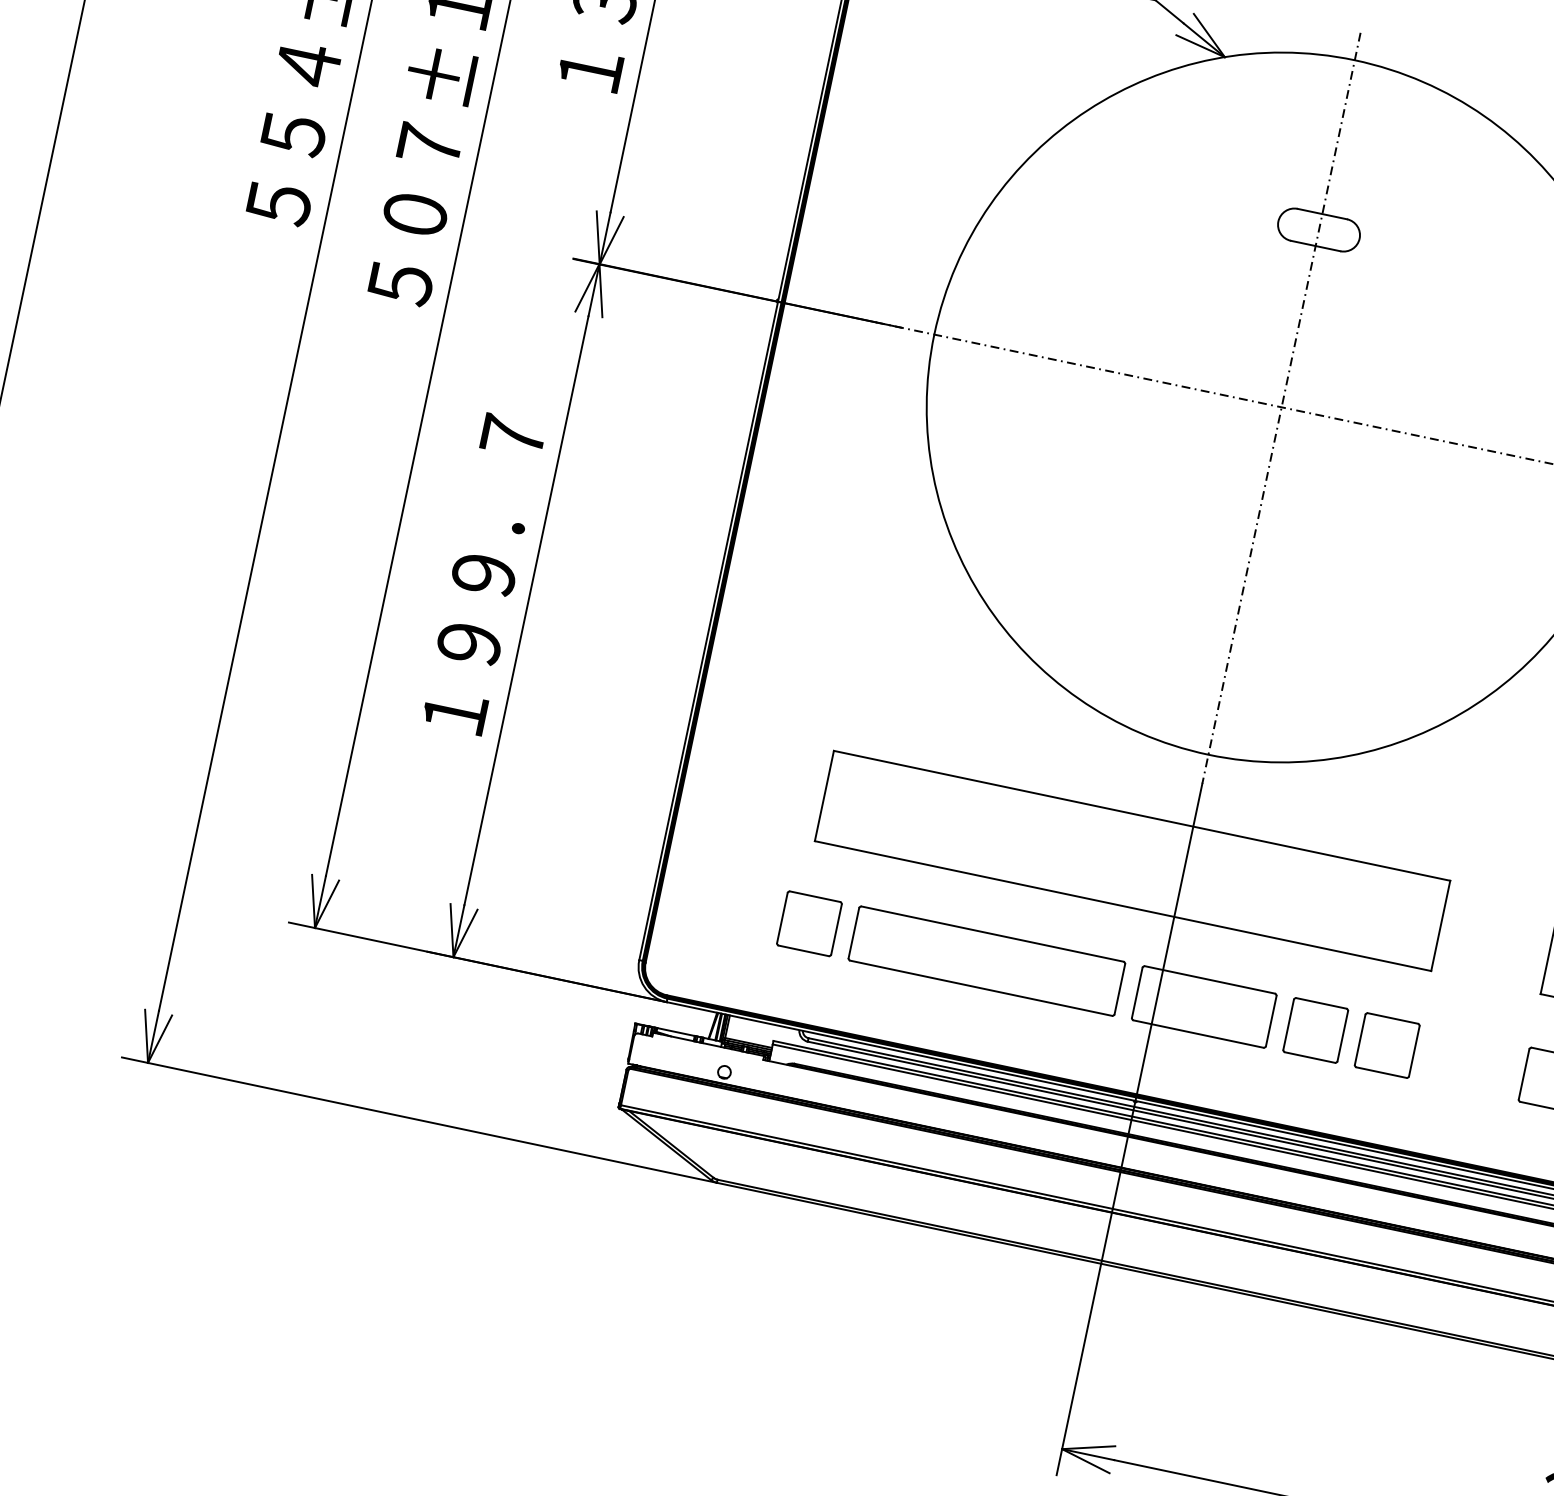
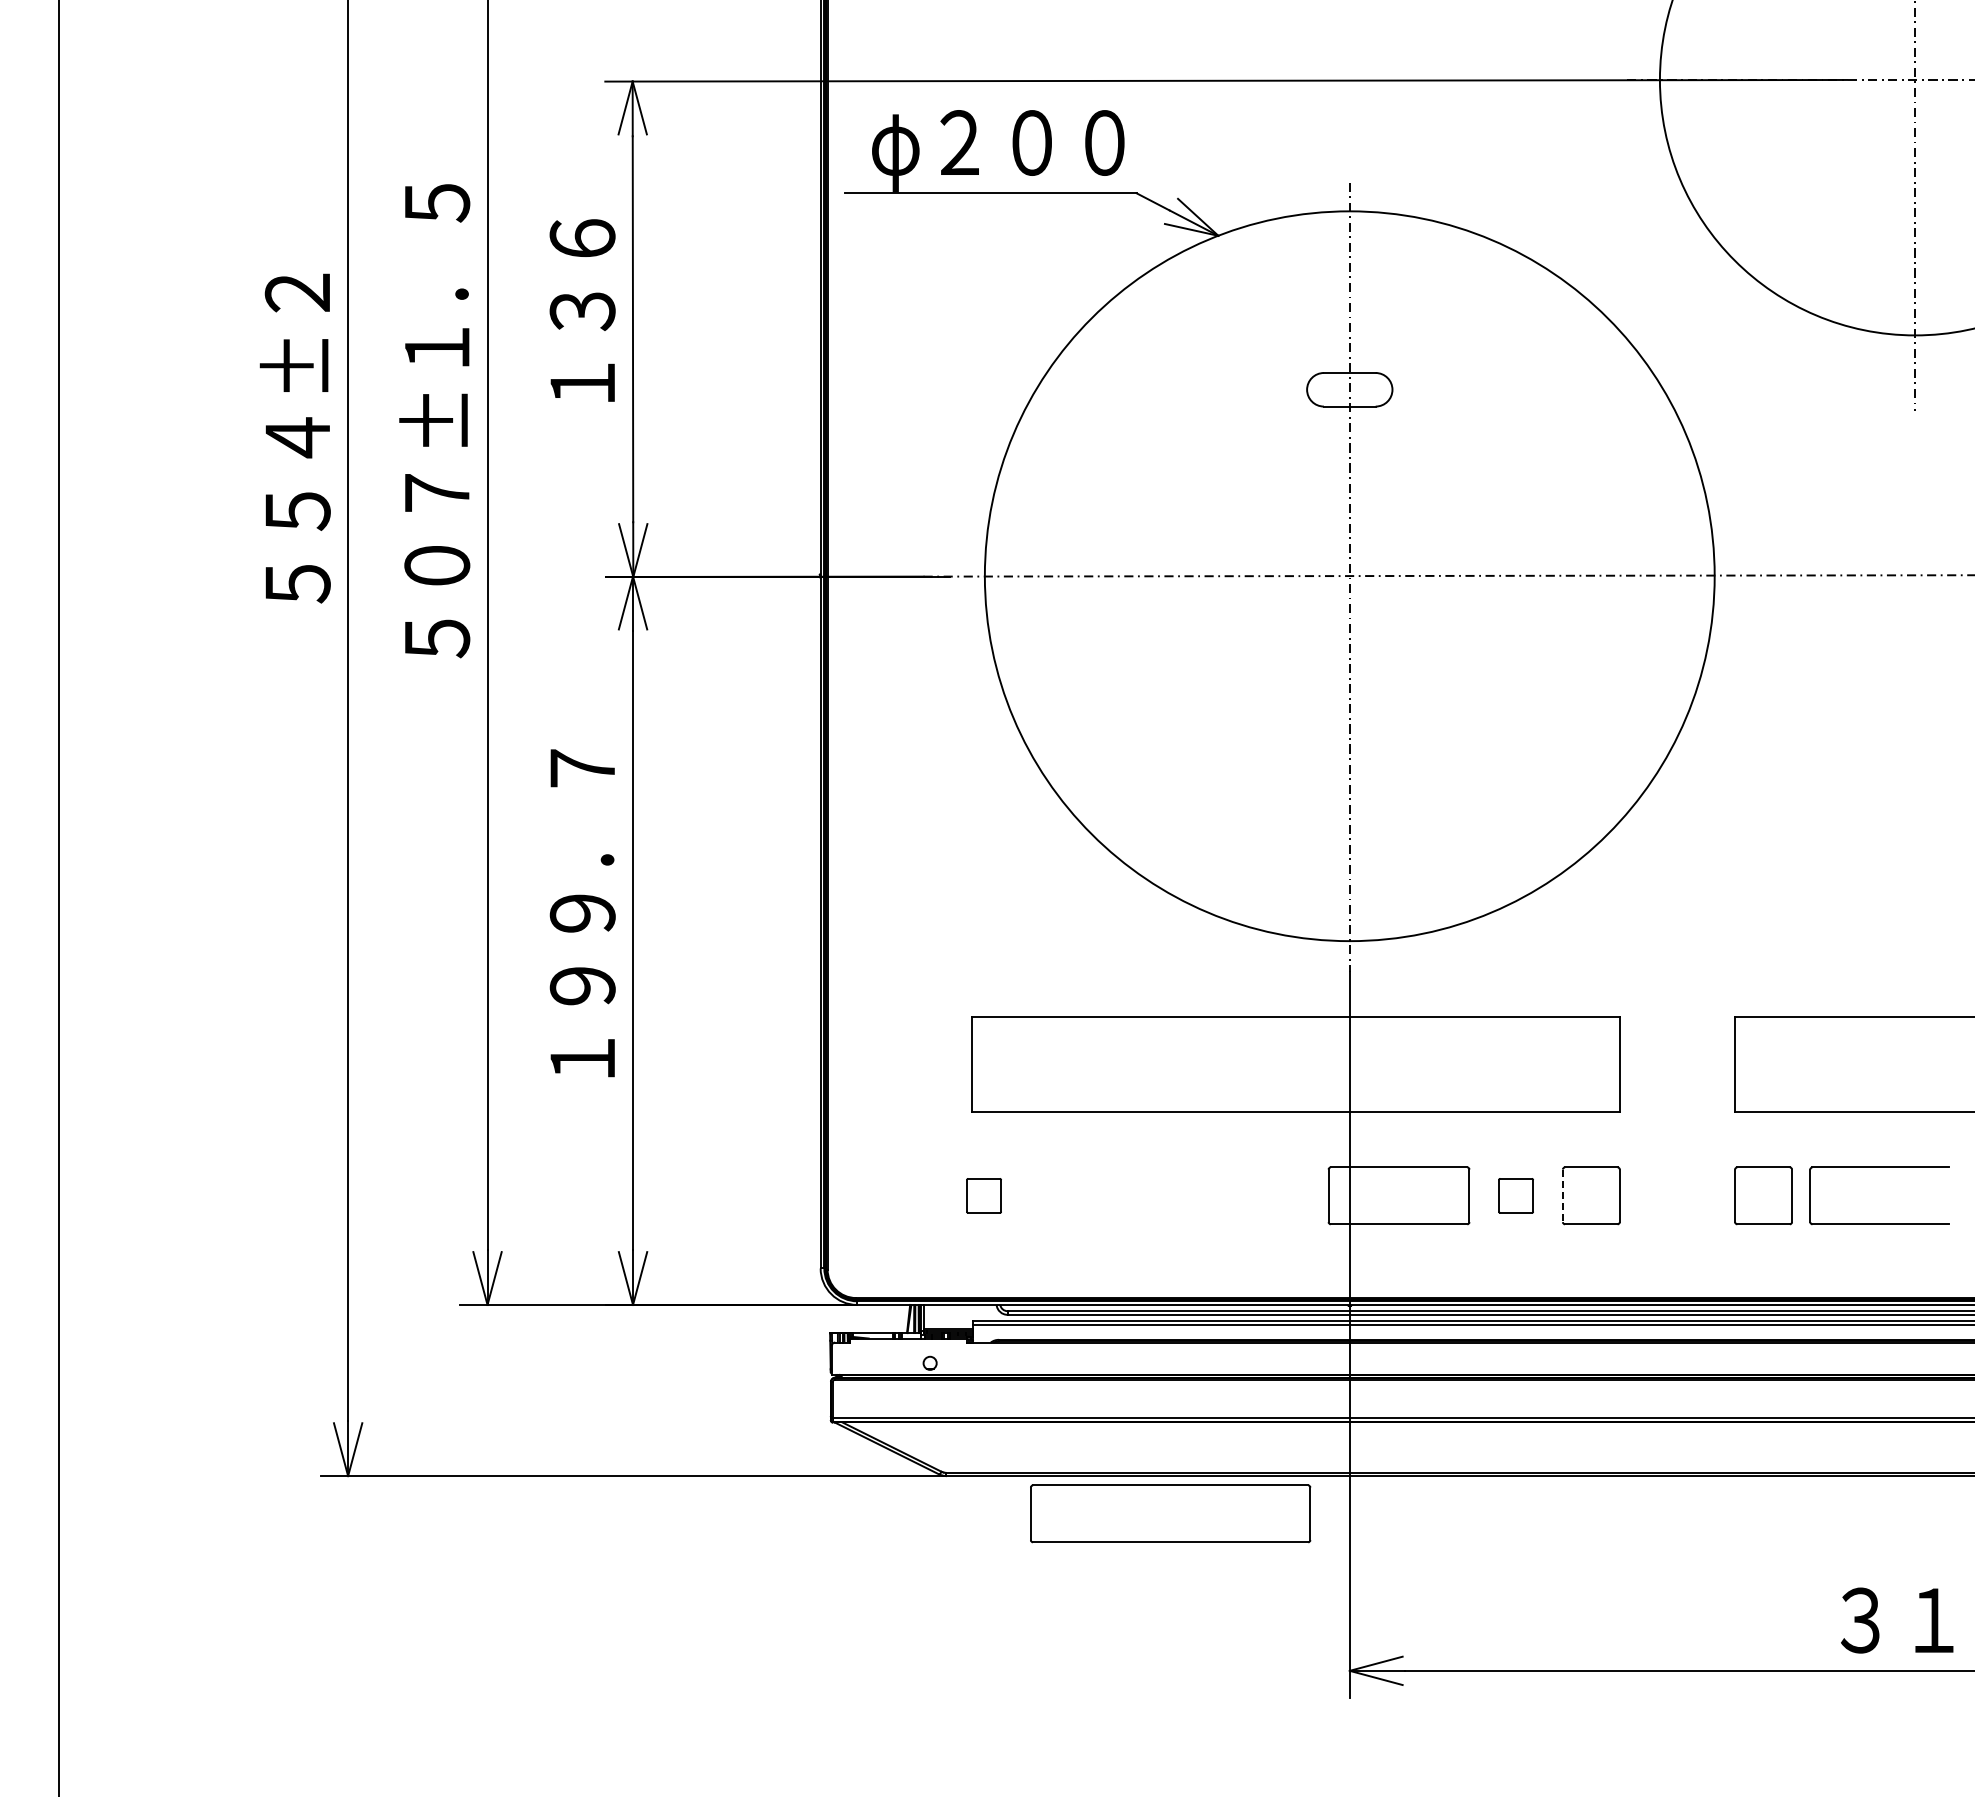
part: (808, 923) -> (983, 1195), size x0.6
part: (986, 960) -> (1170, 1513), moved
part: (1315, 1030) -> (1515, 1195), size x0.6
line: (1359, 1040) -> (1562, 1196), solid -> dashed

